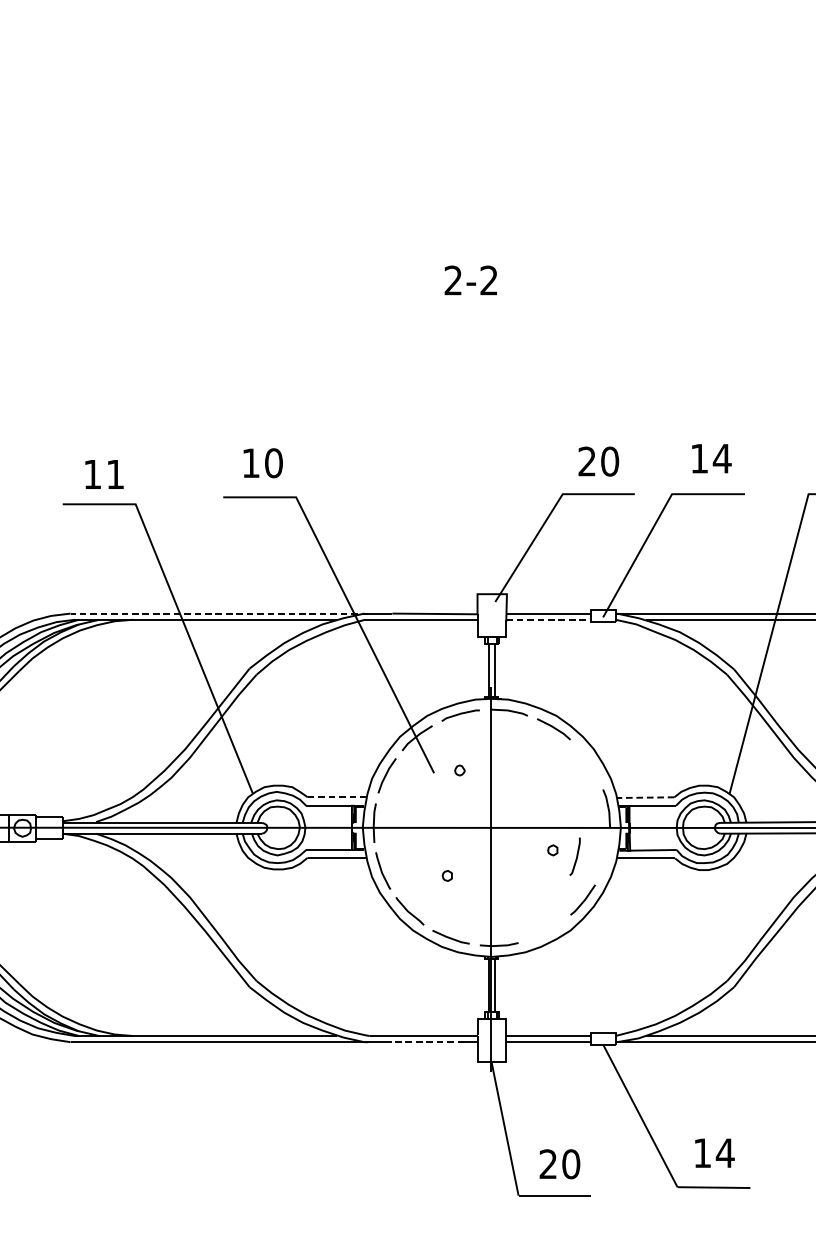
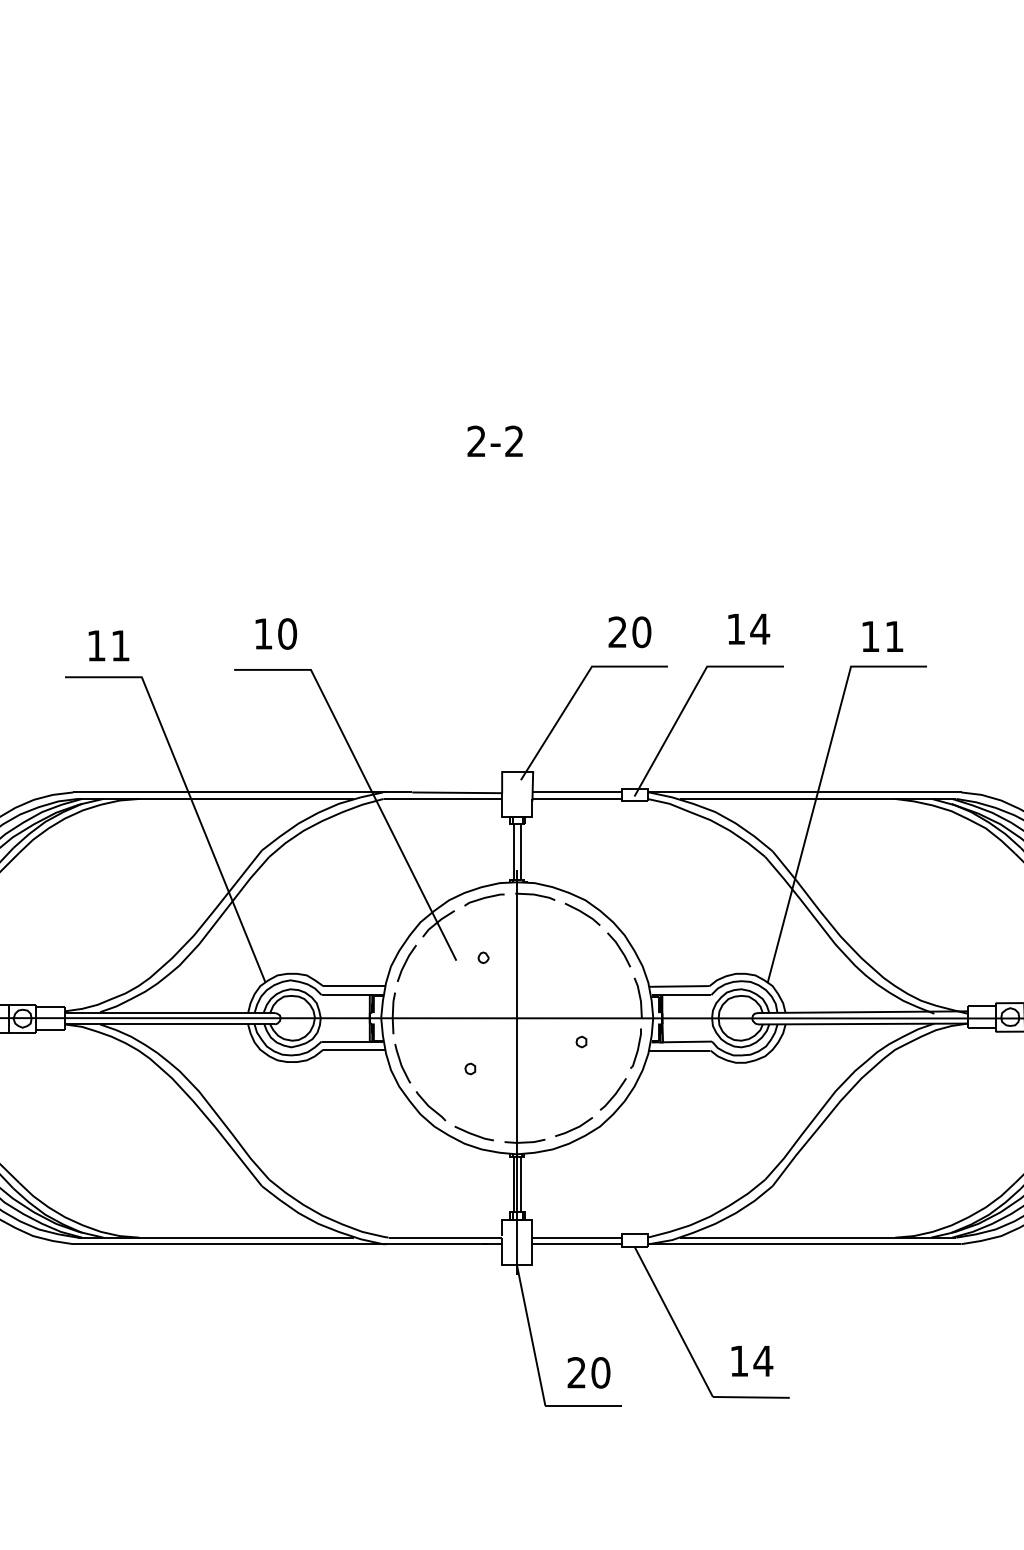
line: (219, 613) -> (230, 792), dashed -> solid
line: (550, 619) -> (579, 798), dashed -> solid
line: (588, 762) -> (619, 949), added
line: (336, 797) -> (353, 986), dashed -> solid
line: (644, 797) -> (678, 986), dashed -> solid
line: (576, 856) -> (637, 1048), moved
line: (546, 931) -> (574, 1127), added
line: (428, 1042) -> (450, 1244), dashed -> solid

